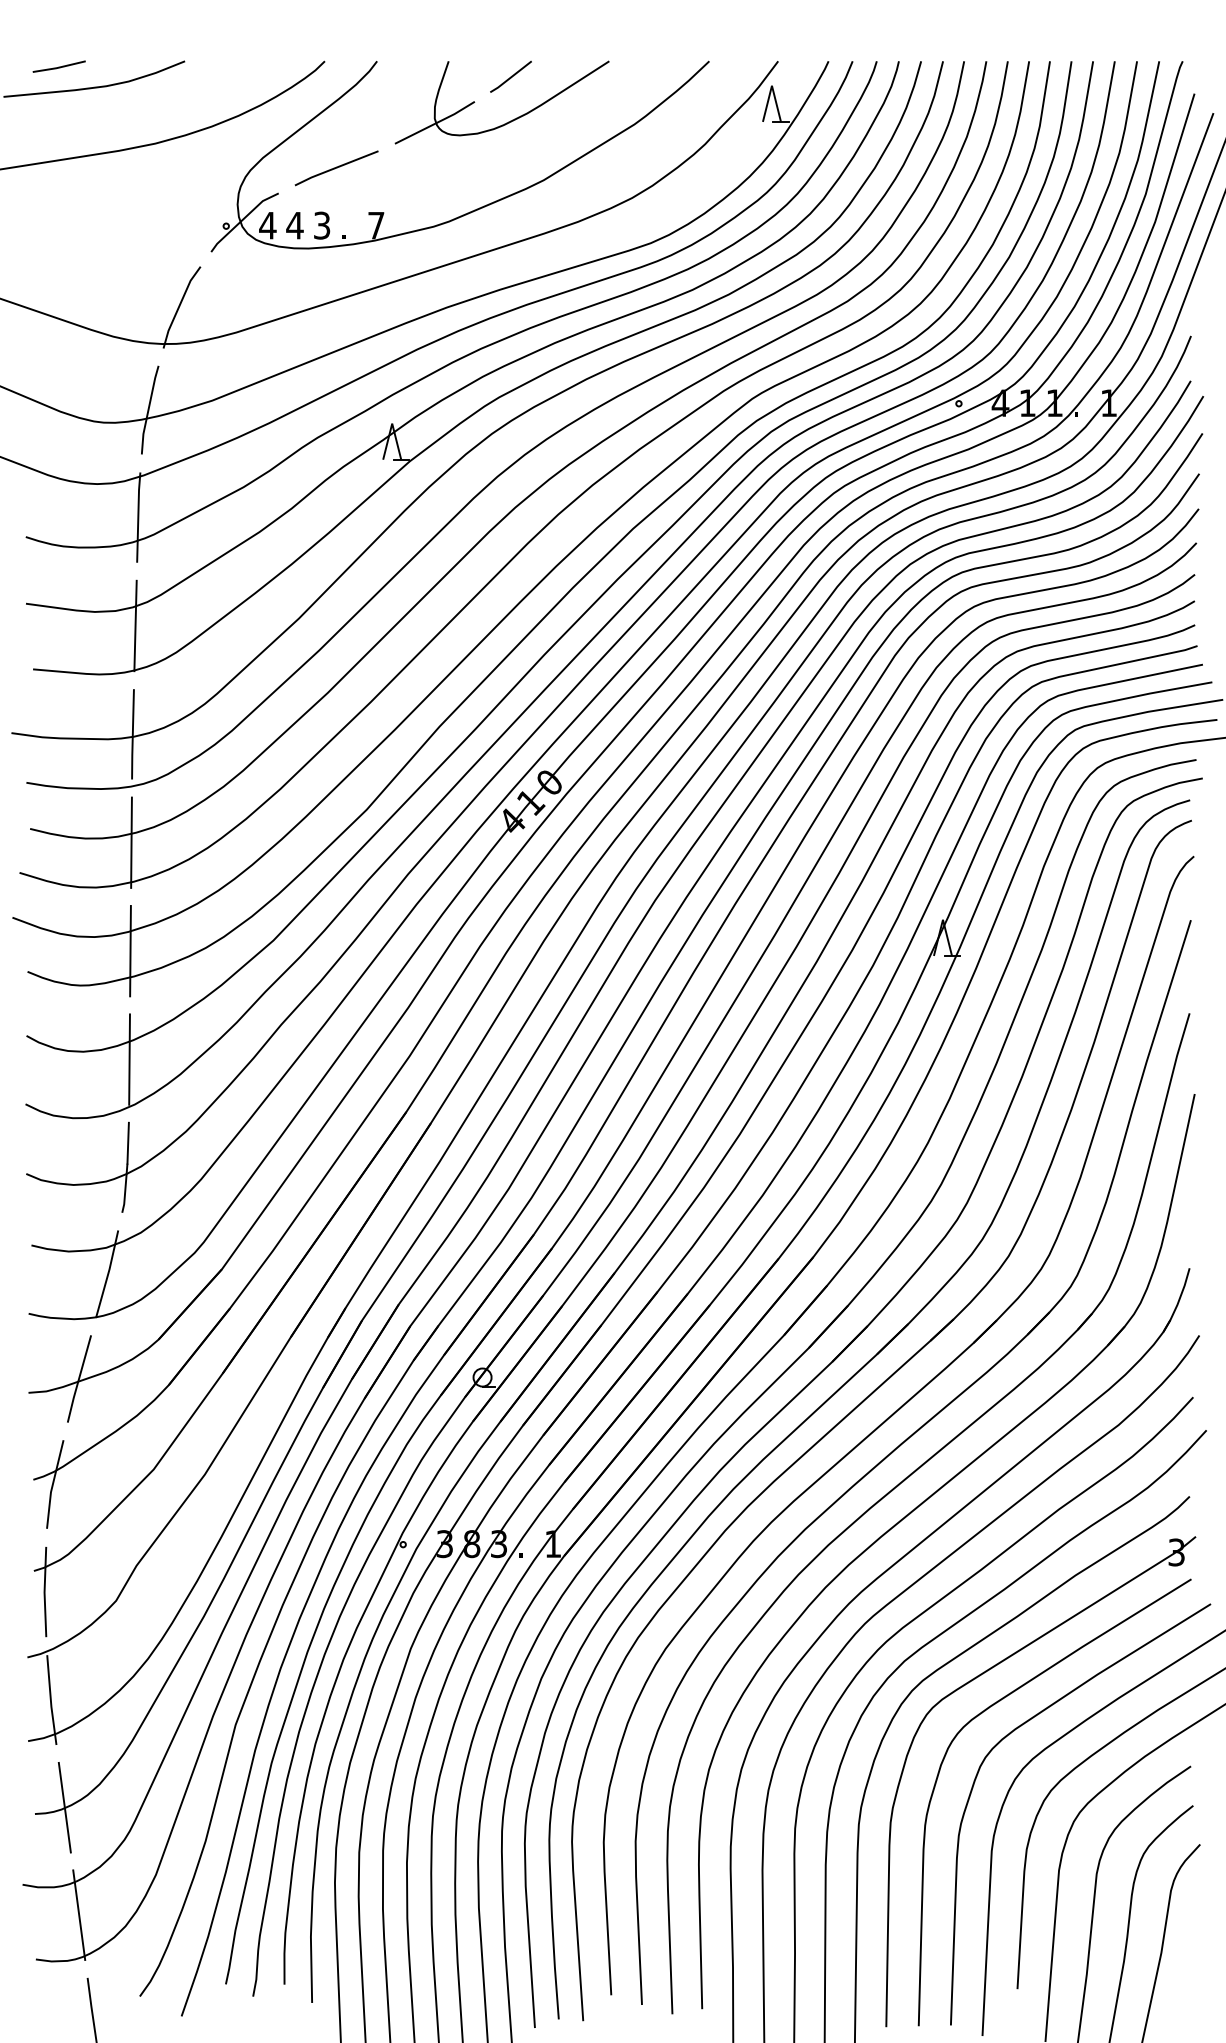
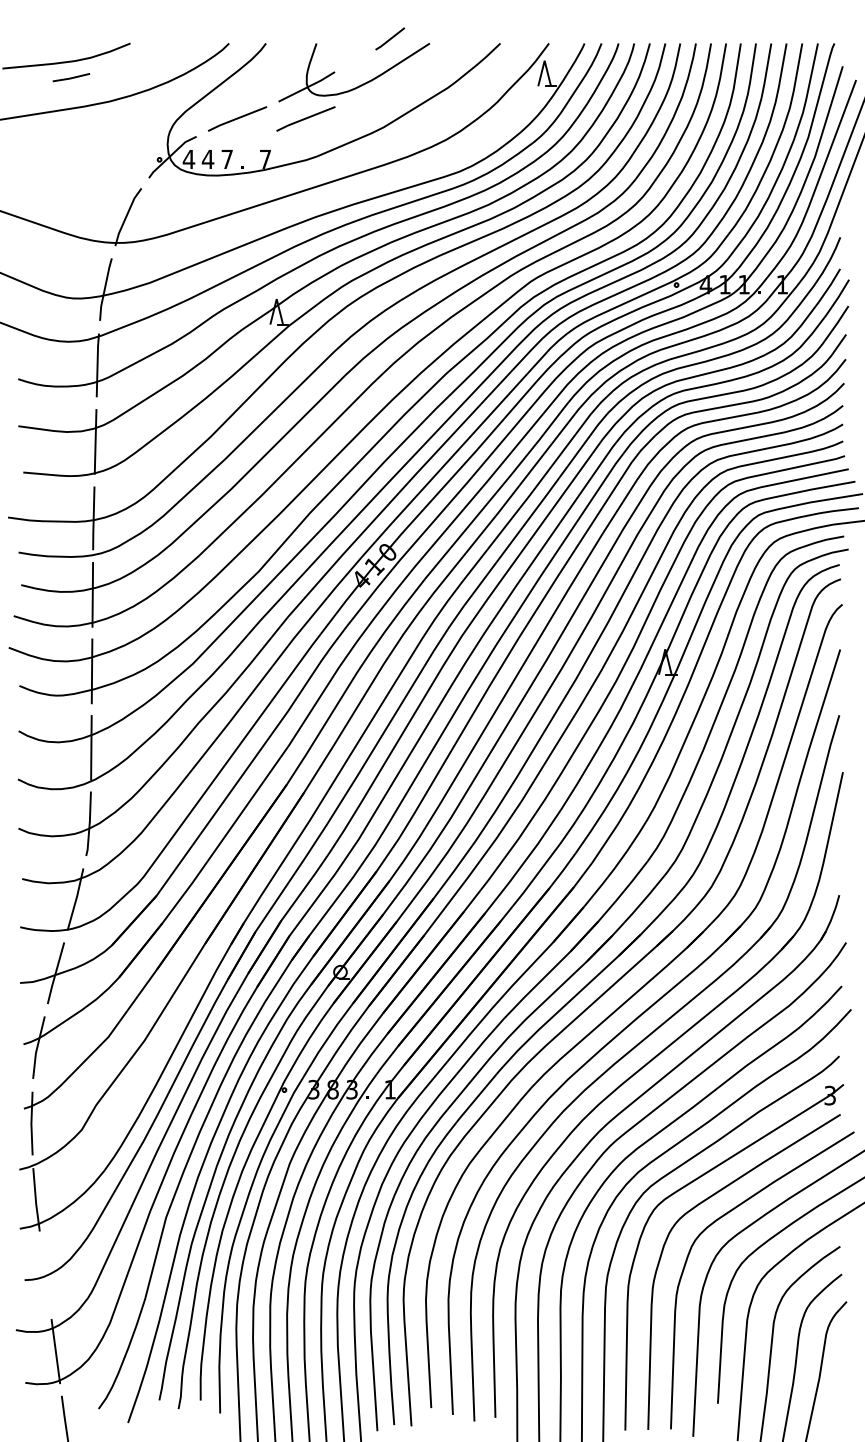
line: (58, 66) -> (70, 77), moved
line: (510, 76) -> (389, 38), moved
line: (433, 168) -> (305, 119), added
text: (322, 225) -> (227, 159), 3 -> 7
line: (64, 1807) -> (45, 1275), removed

